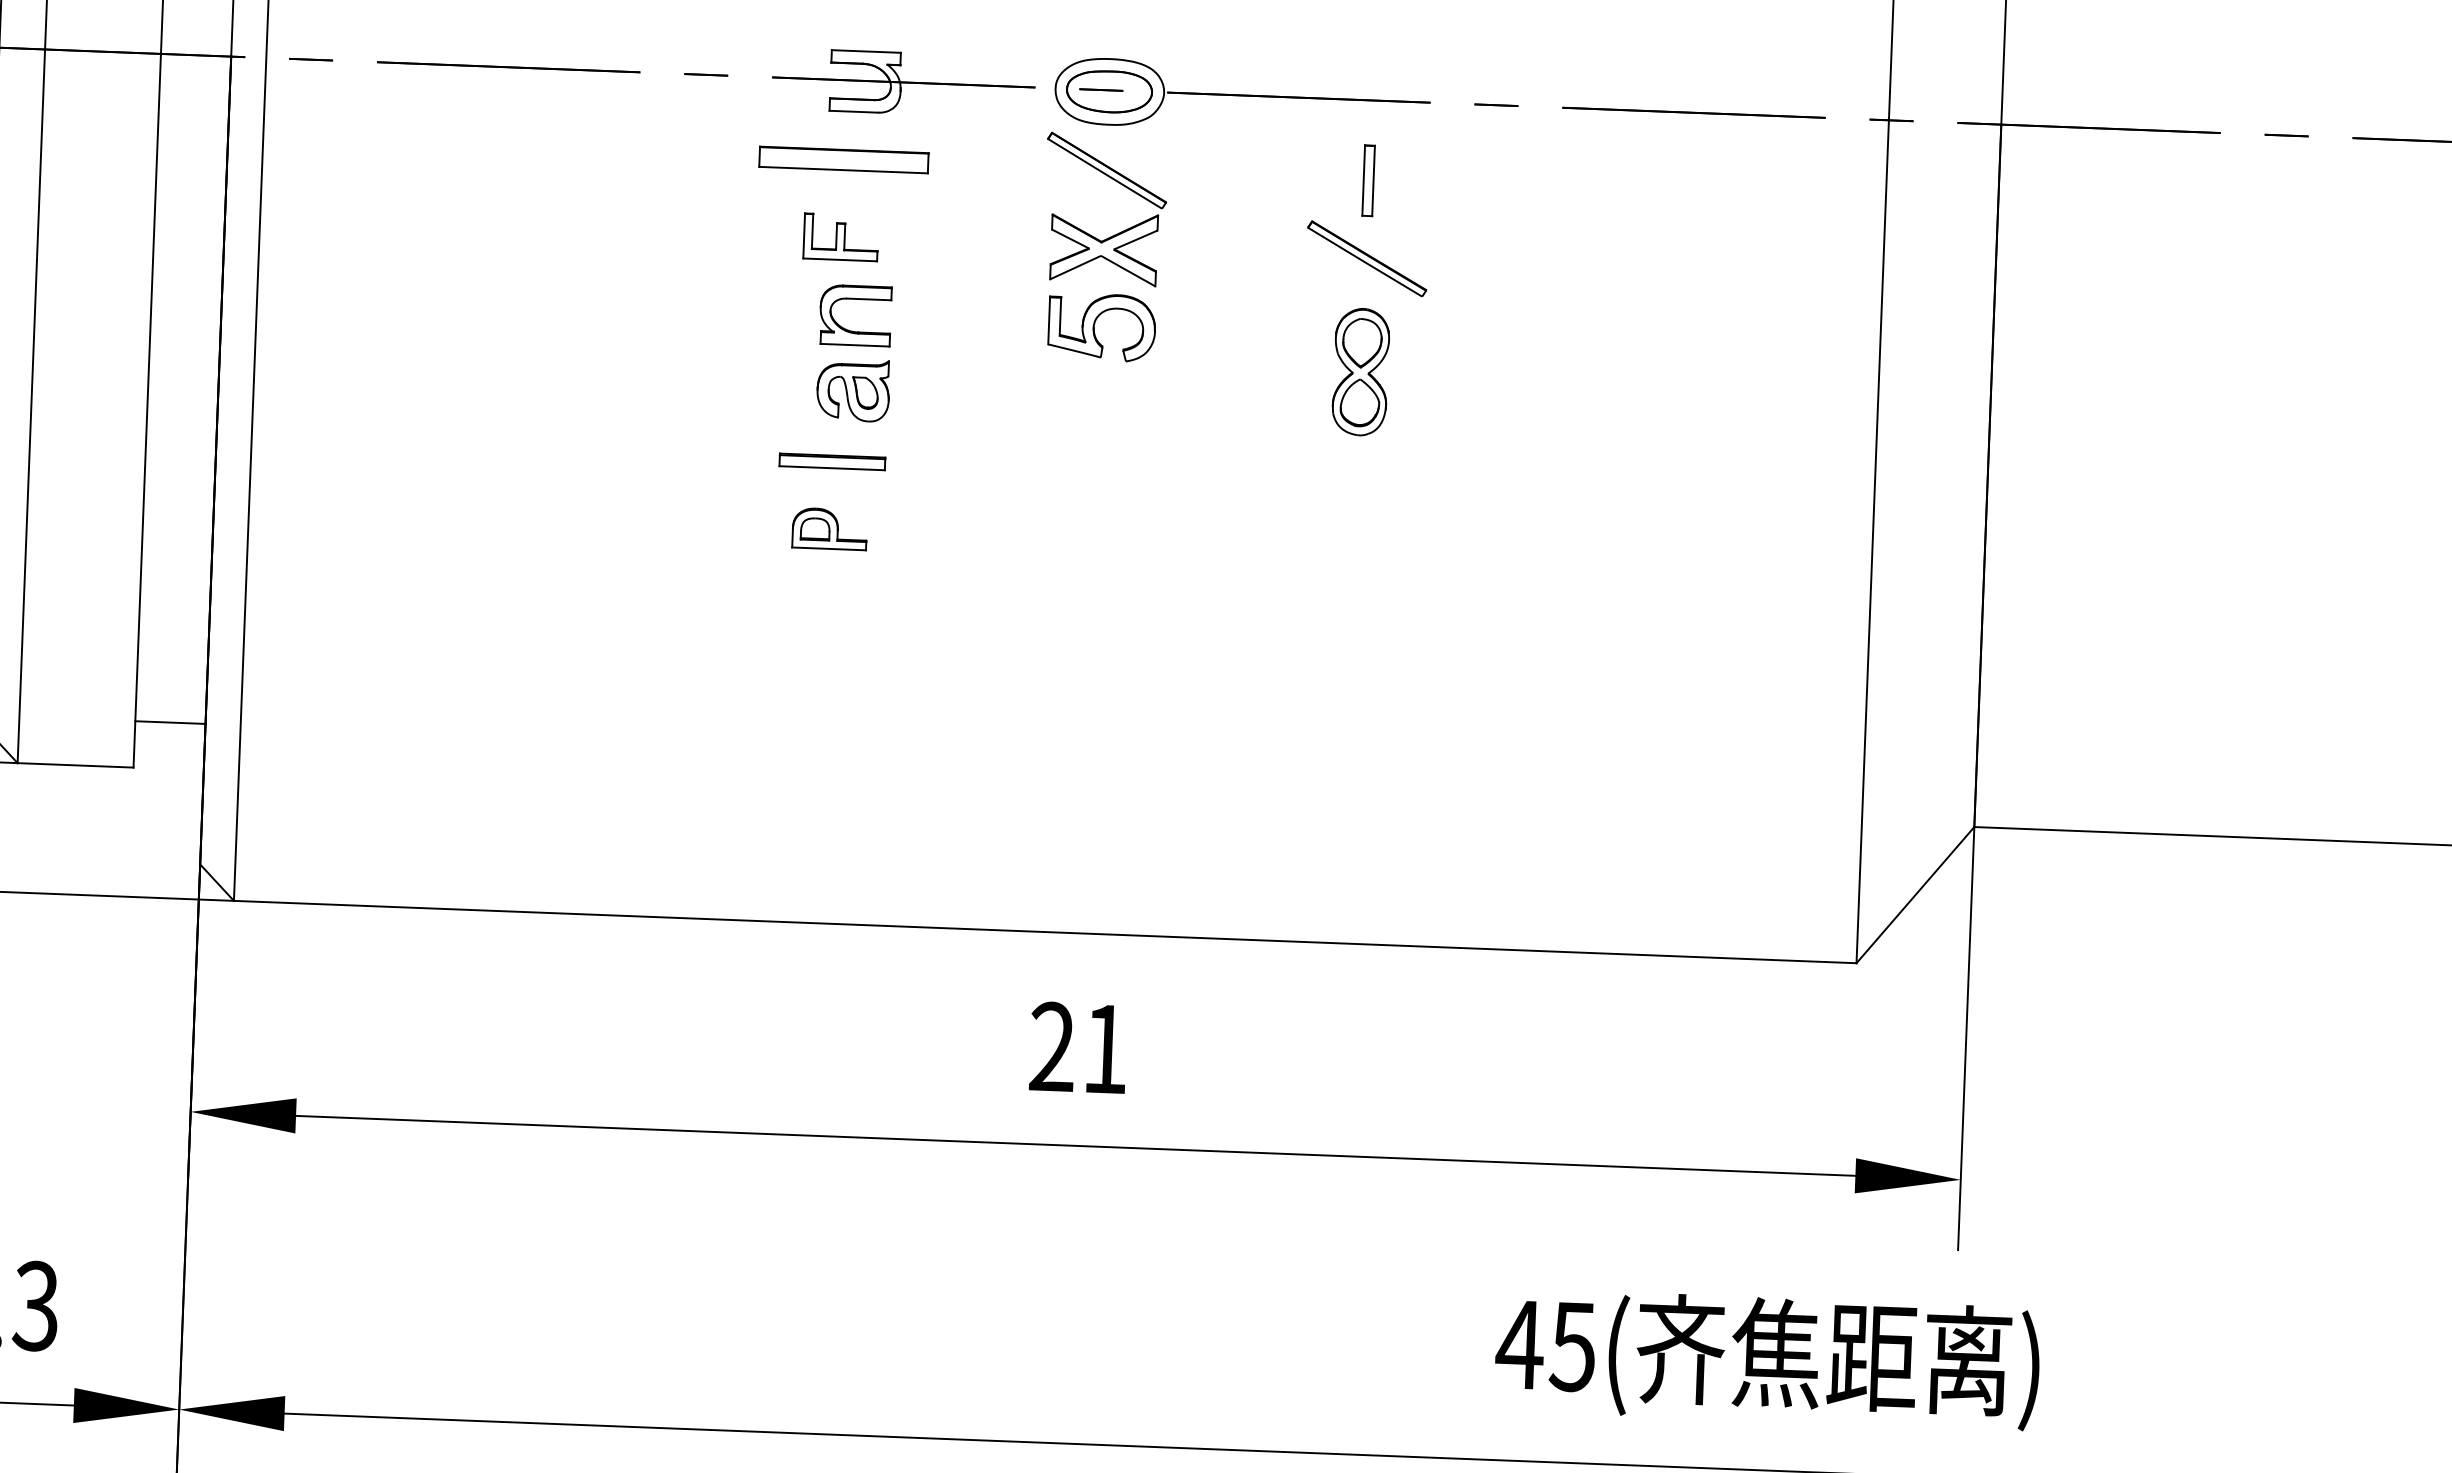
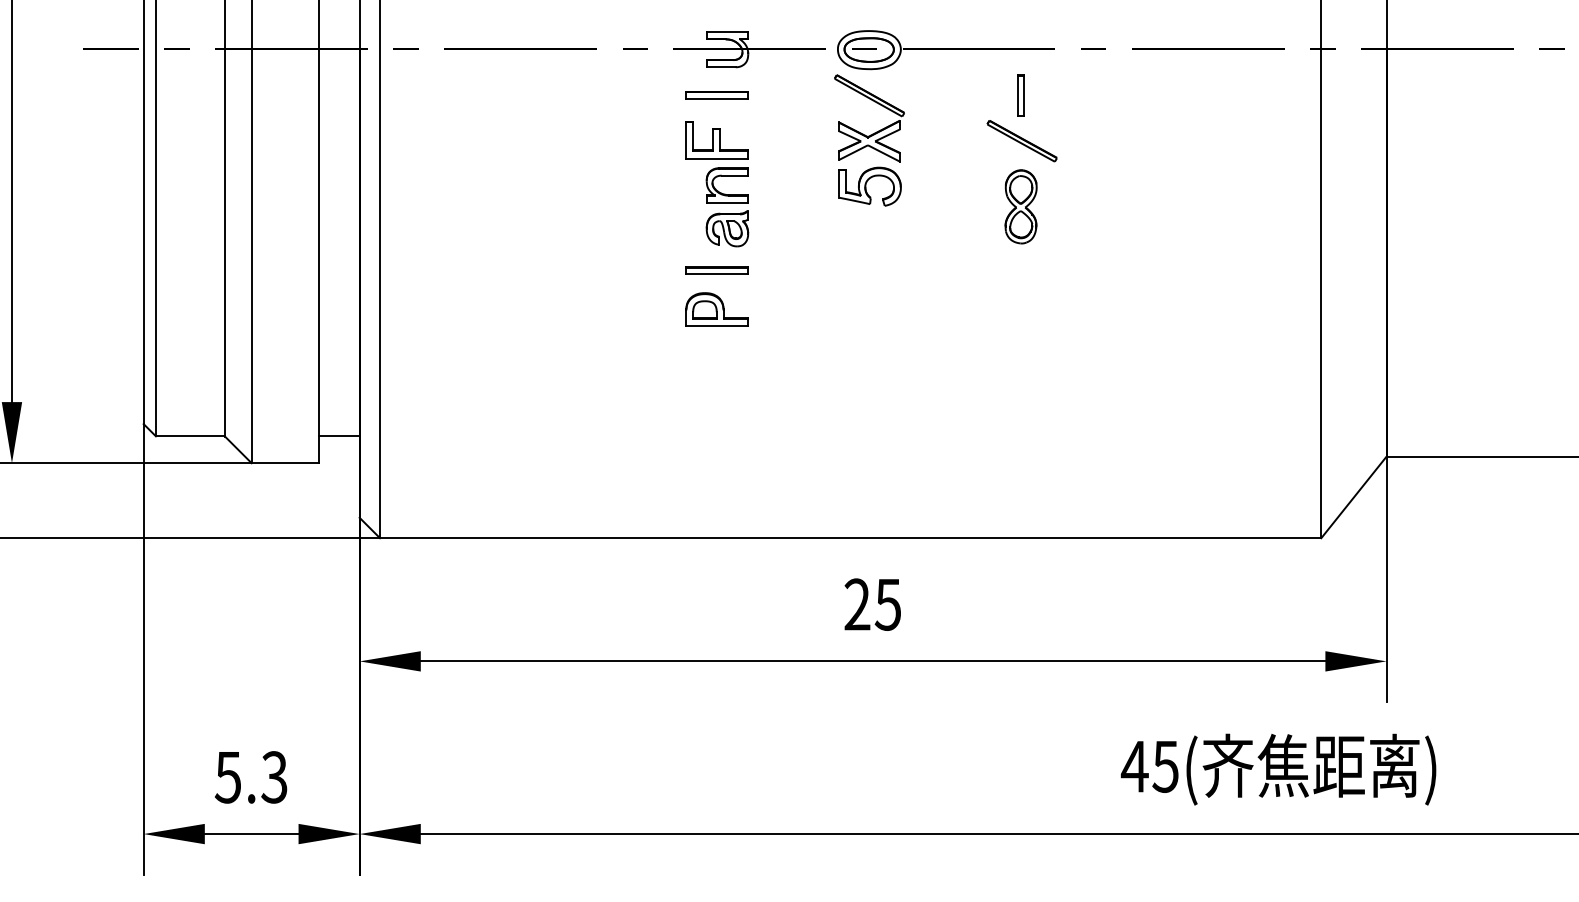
part: (843, 160) -> (716, 95), size x0.62
part: (840, 237) -> (716, 140), size x1.43
part: (829, 528) -> (716, 309), size x1.43
text: (1104, 1048) -> (887, 604), 21 -> 25

